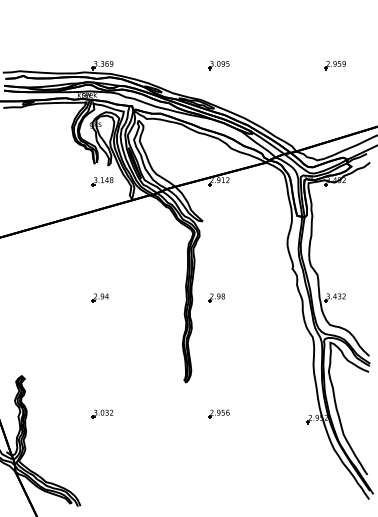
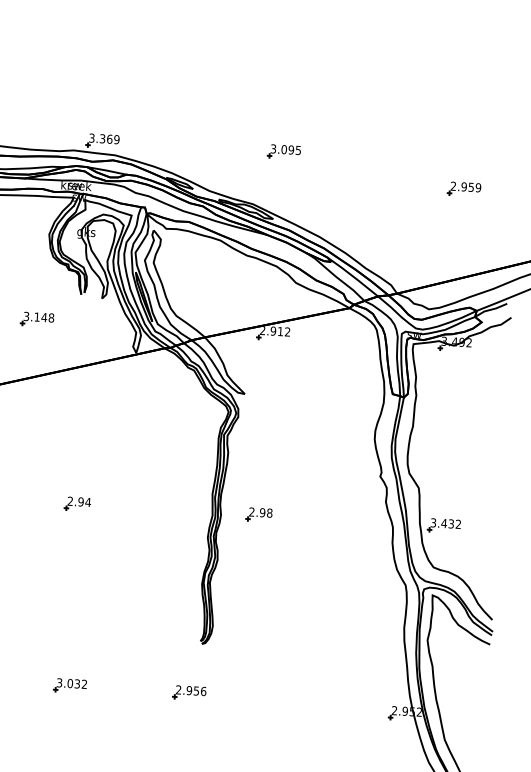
part: (334, 65) -> (463, 189), moved
part: (102, 181) -> (37, 319), moved
part: (218, 413) -> (188, 691), moved

